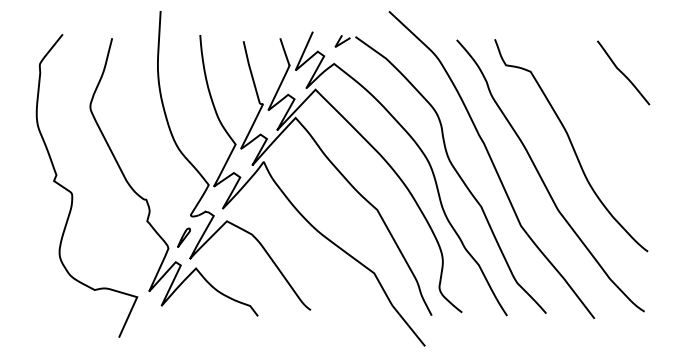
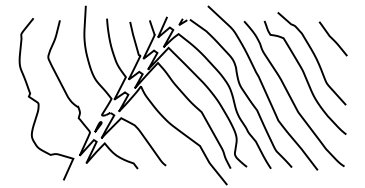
curve: (588, 107) -> (314, 57), added

